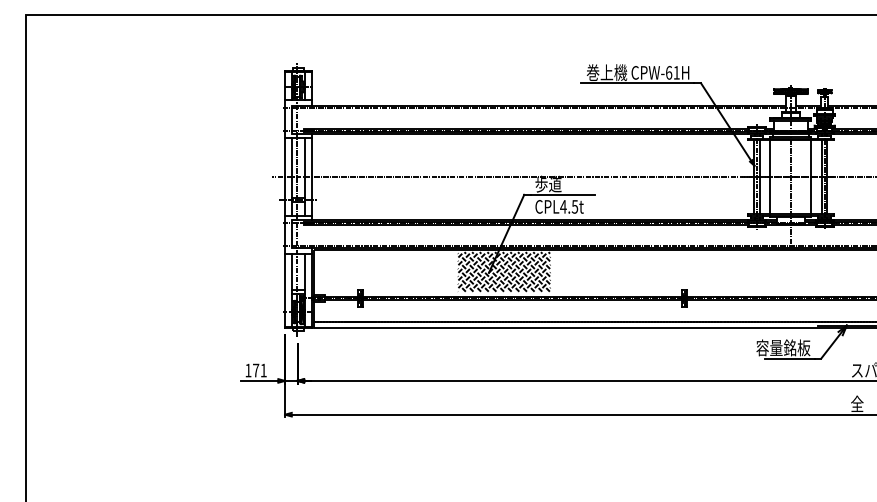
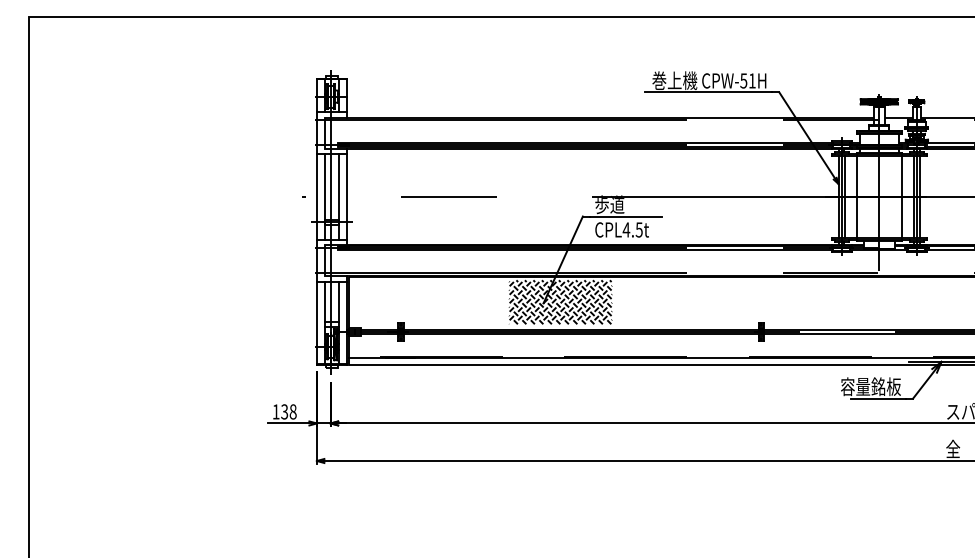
text: (668, 72) -> (743, 80), CPW-61H -> CPW-51H
text: (259, 370) -> (288, 411), 171 -> 138

